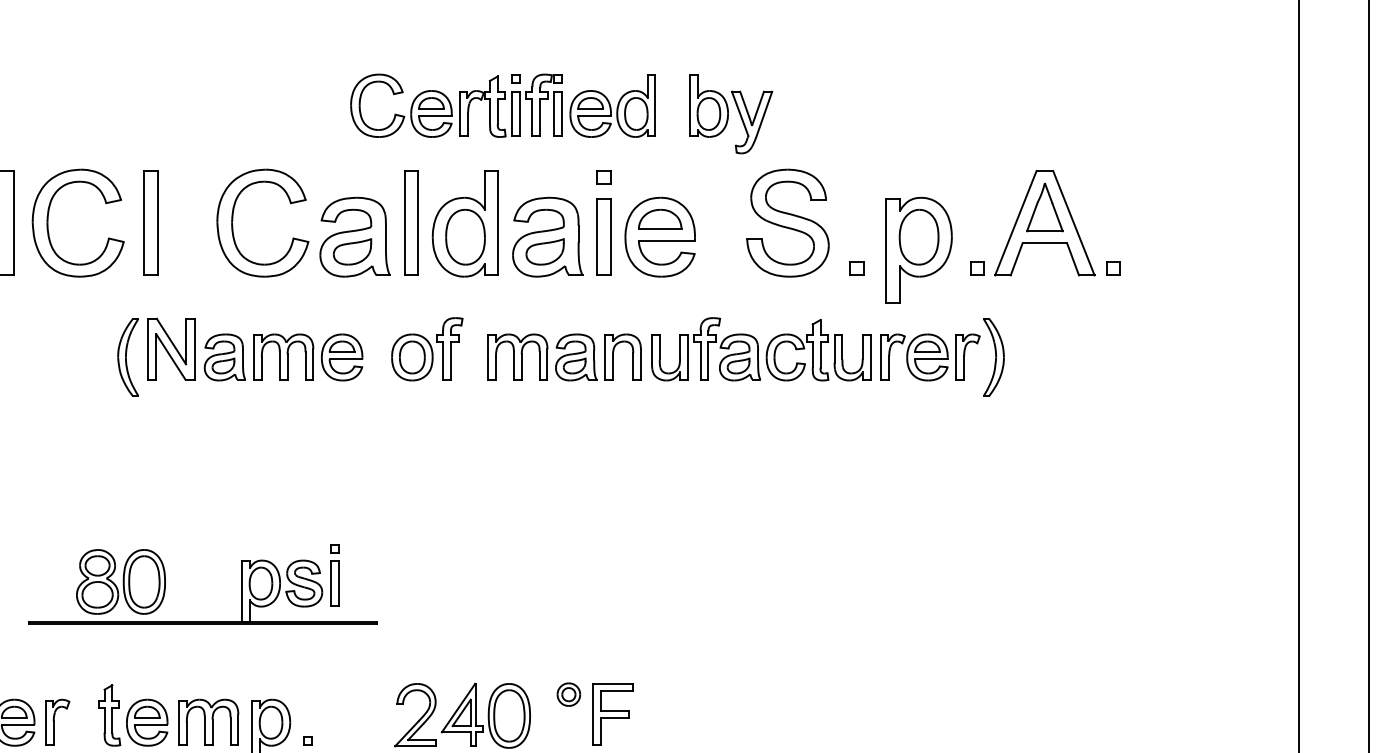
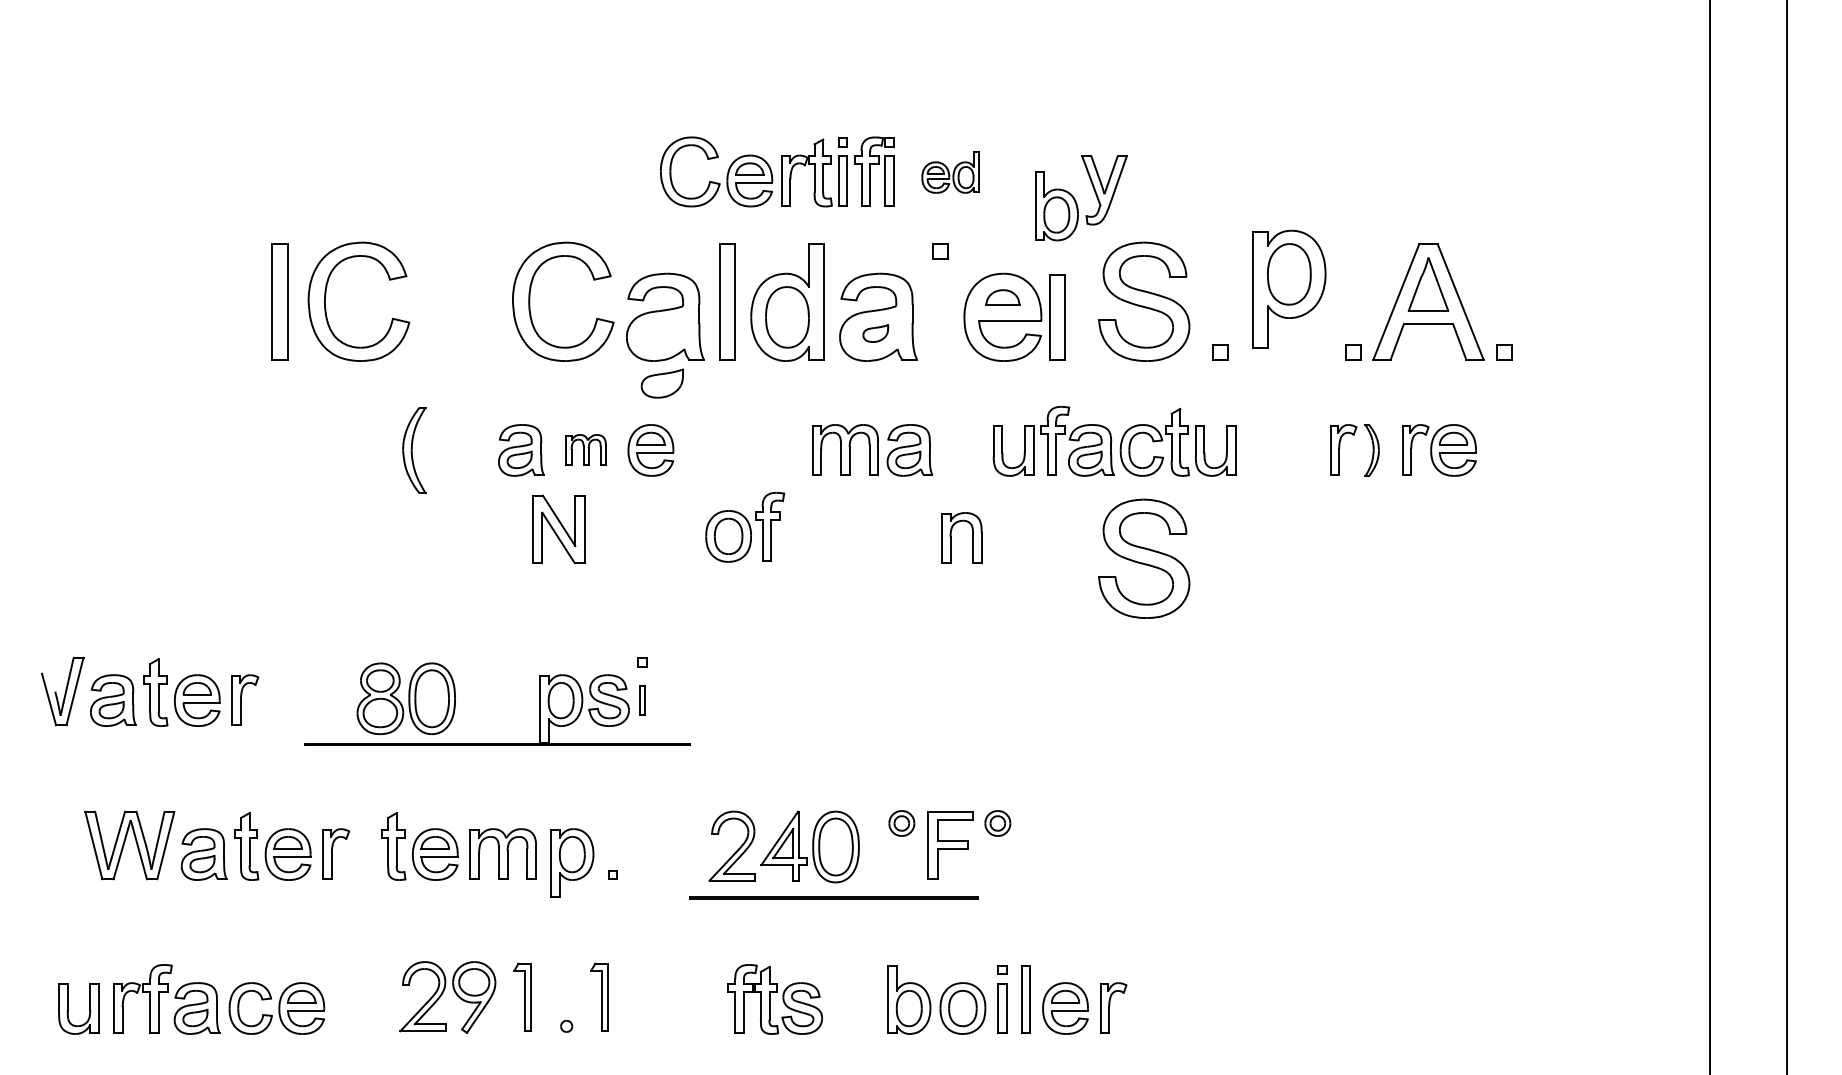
part: (612, 106) -> (950, 172), size x0.6
part: (708, 106) -> (1056, 206), moved
part: (659, 219) -> (1002, 297), size x0.7
part: (151, 222) -> (439, 301), removed
part: (603, 237) -> (1057, 317), moved
part: (919, 249) -> (1289, 288), moved
part: (351, 251) -> (661, 383), moved
part: (545, 251) -> (875, 333), size x0.6
part: (170, 349) -> (558, 529), moved
part: (427, 349) -> (745, 527), moved
part: (282, 356) -> (585, 449), size x0.6
part: (613, 356) -> (951, 537), moved
part: (914, 357) -> (1439, 450), moved
part: (994, 357) -> (1372, 450), size x0.6
part: (788, 455) -> (1144, 558), added
part: (334, 583) -> (642, 700), size x0.6
part: (655, 694) -> (997, 823), added

